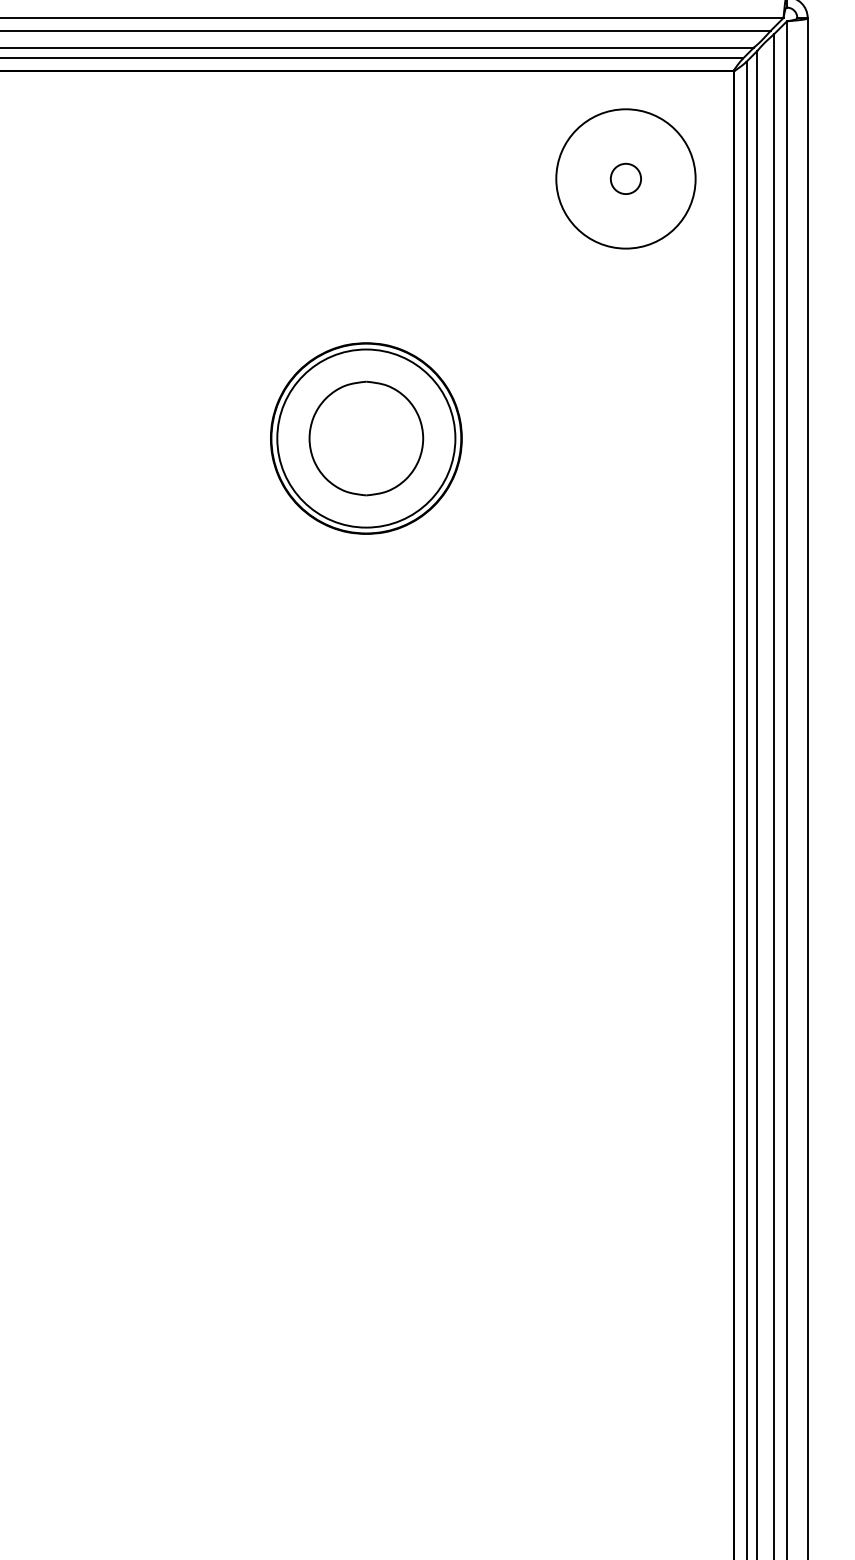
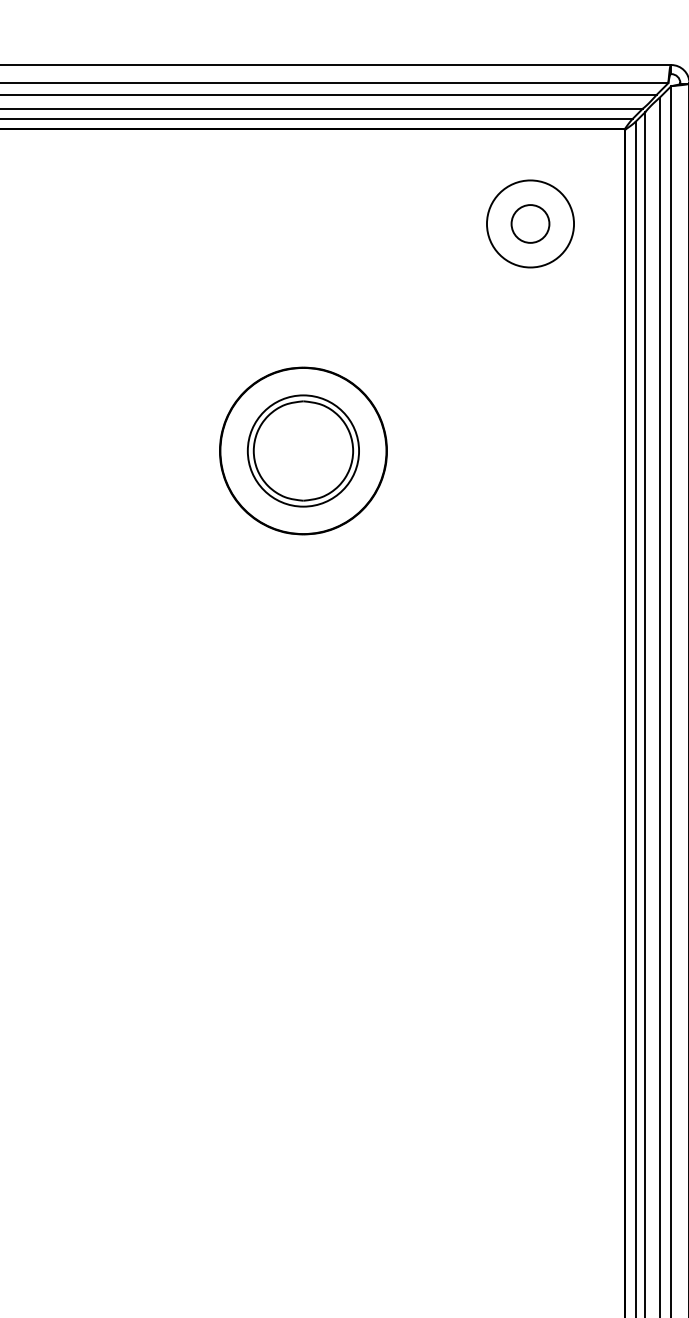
circle: (625, 178) -> (530, 223), size x0.71
circle: (625, 178) -> (530, 223), size x1.43
circle: (365, 438) -> (302, 450), size x0.71

